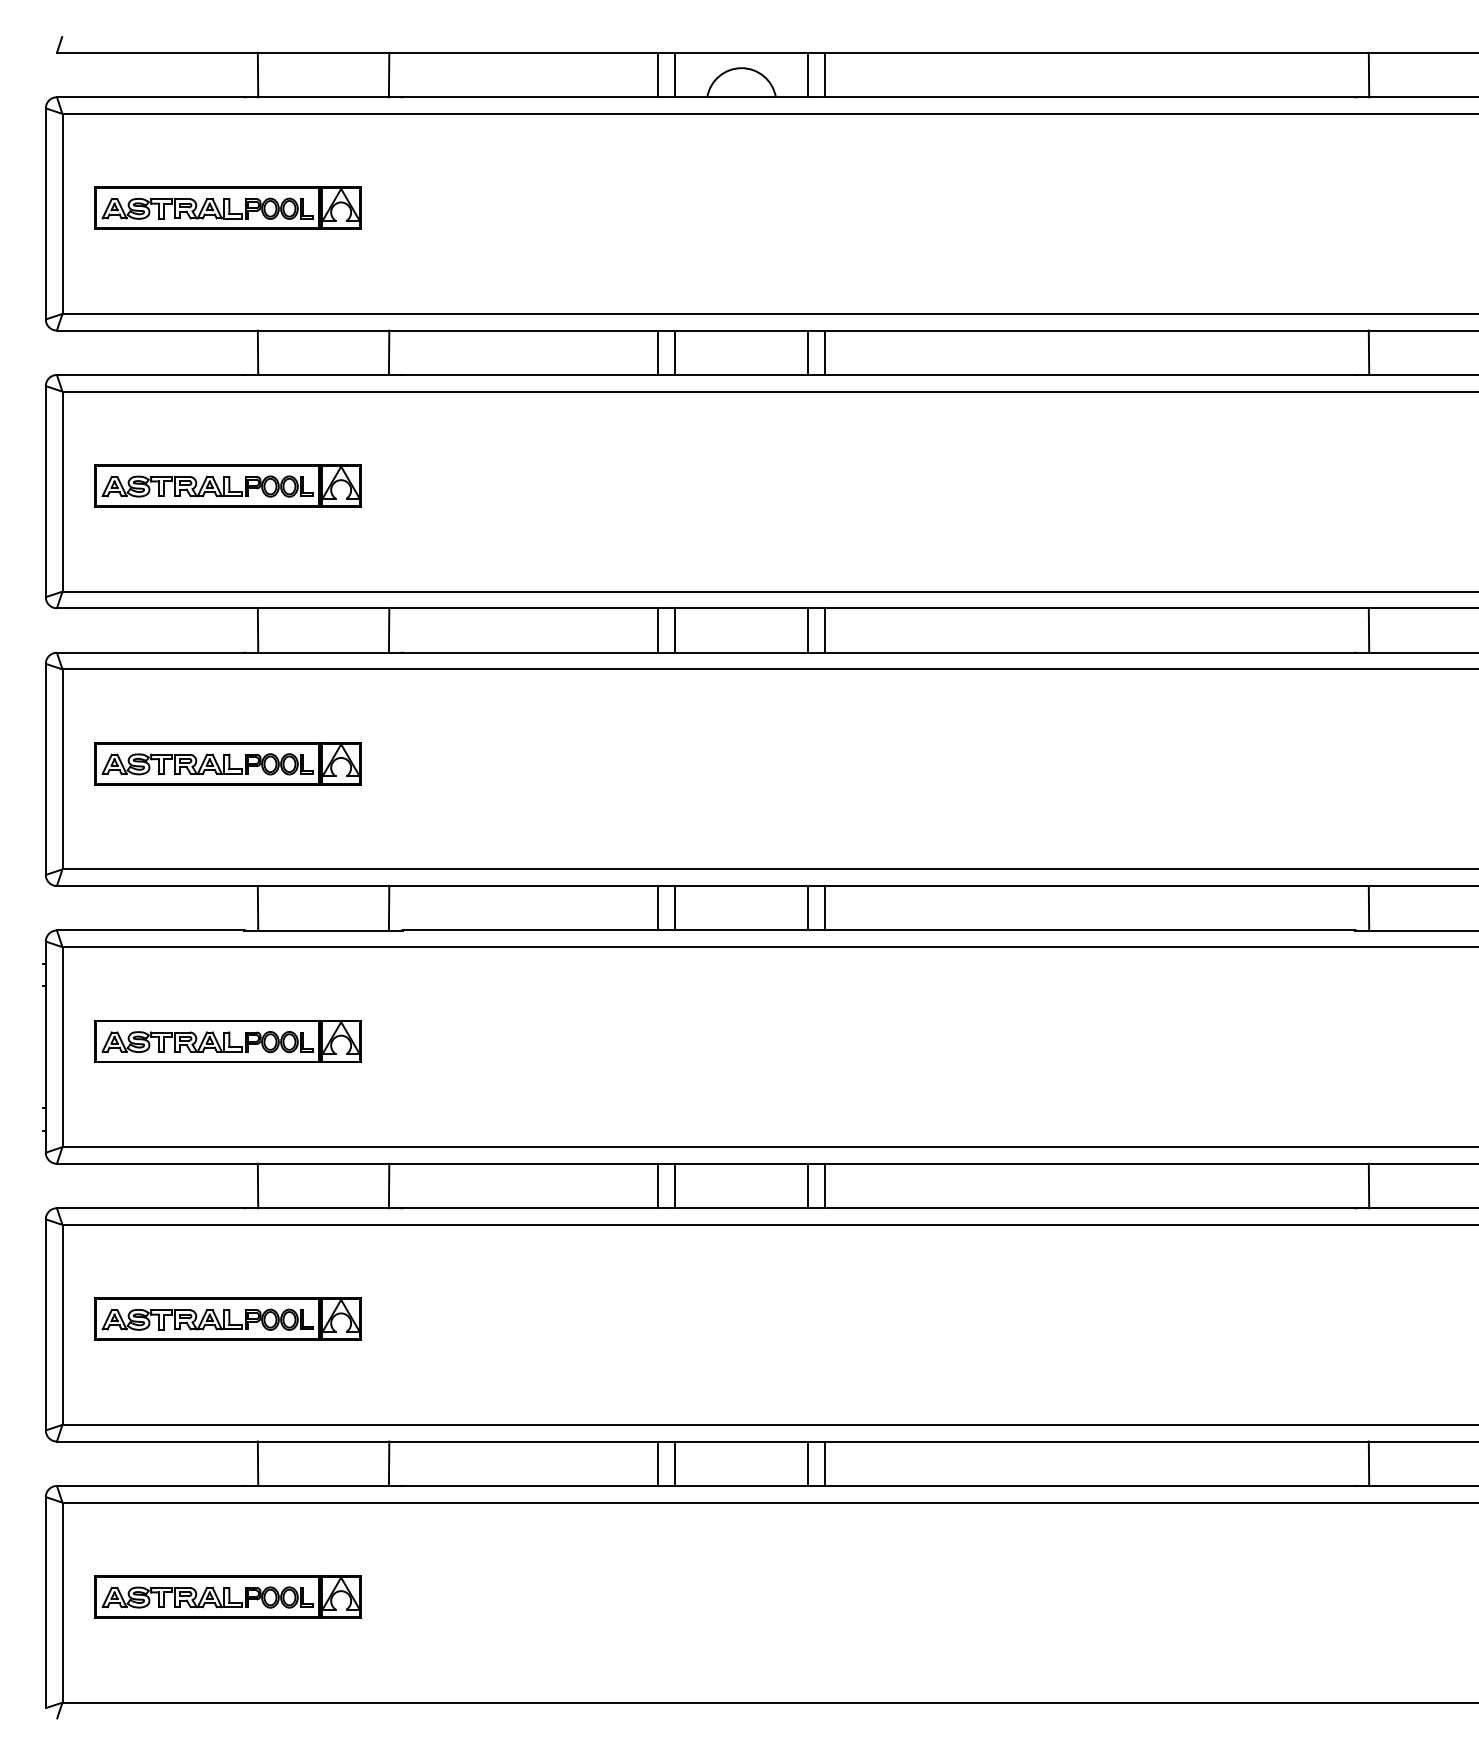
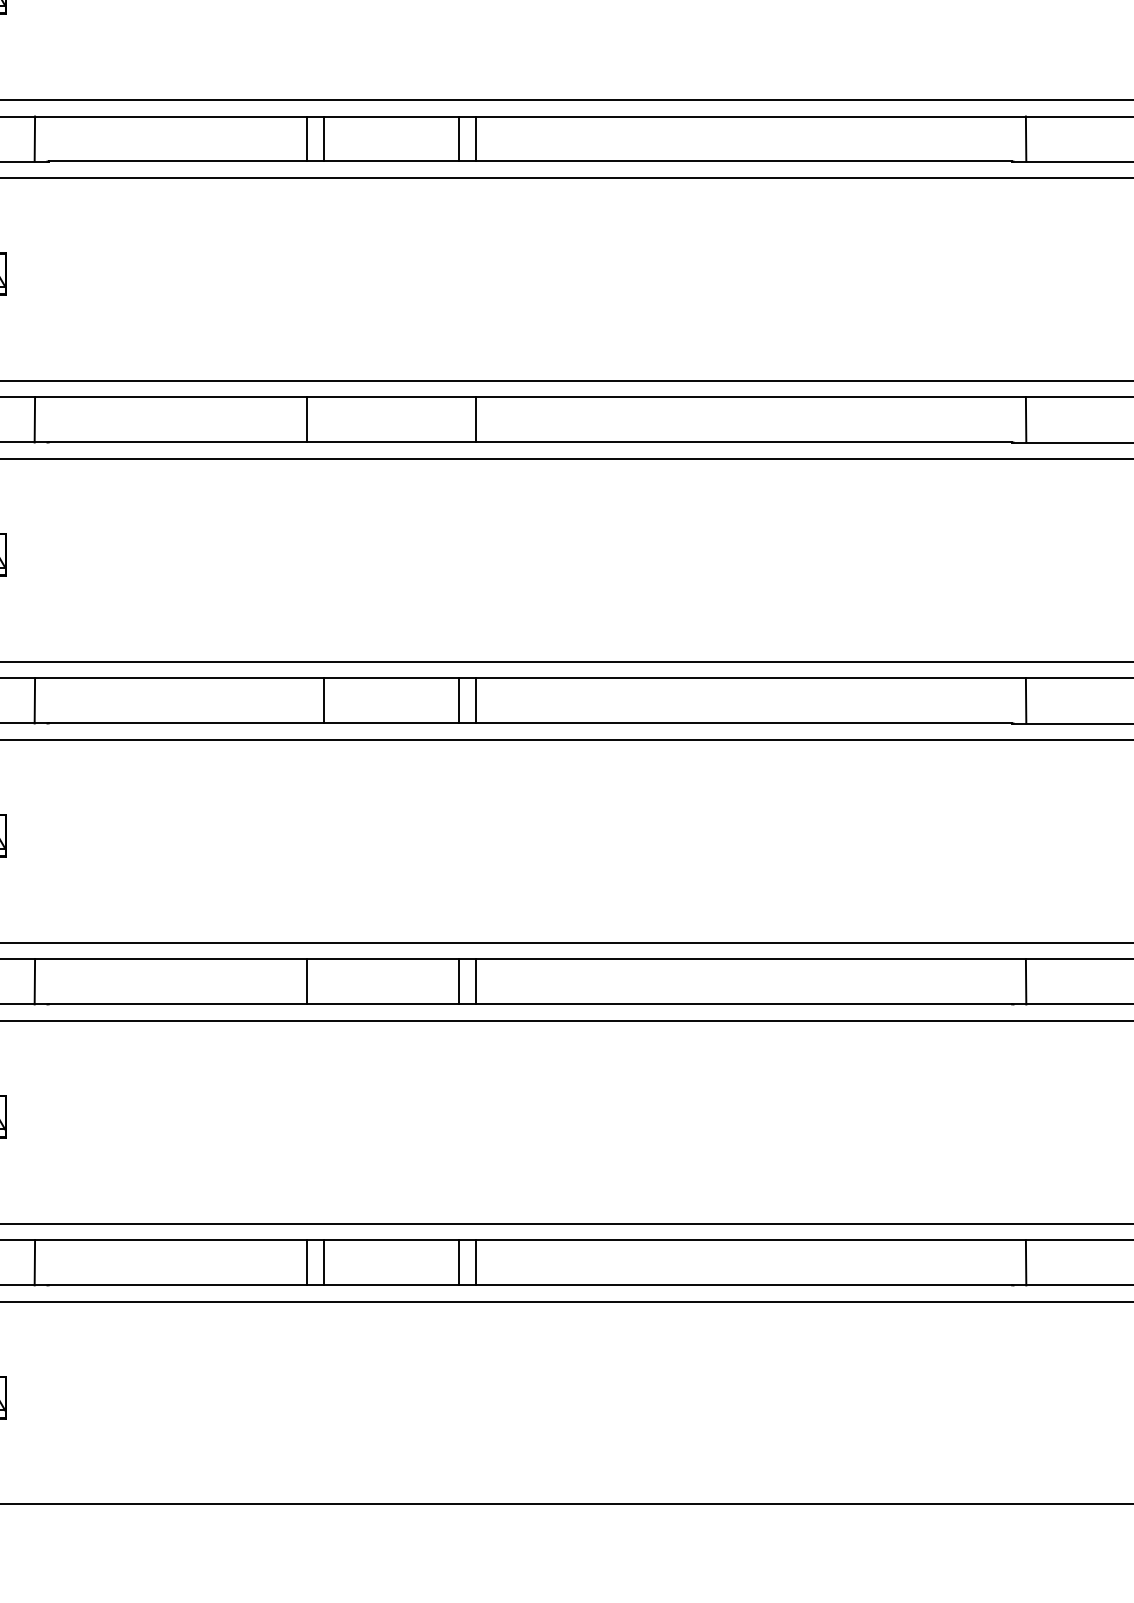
line: (674, 630) -> (323, 419), removed
line: (808, 630) -> (459, 419), removed
line: (658, 908) -> (307, 701), removed
line: (674, 1185) -> (323, 981), removed

